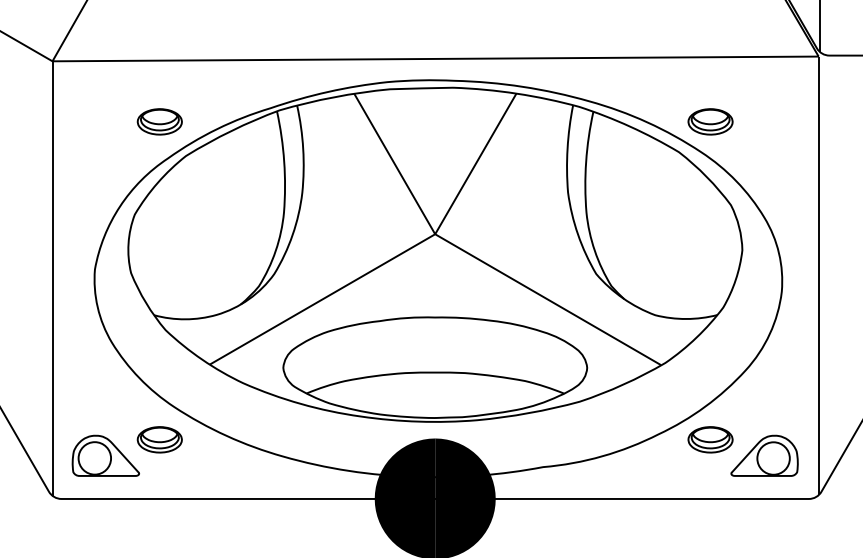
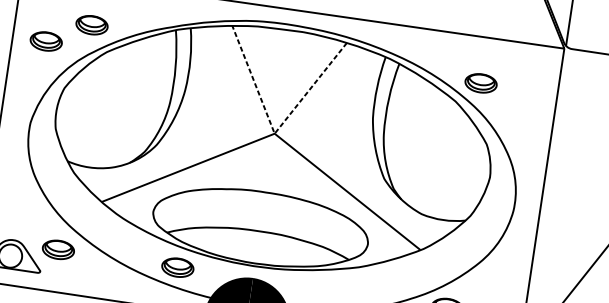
part: (99, 153) -> (46, 41), added
line: (435, 234) -> (274, 133), solid -> dashed
part: (328, 439) -> (177, 267), added

